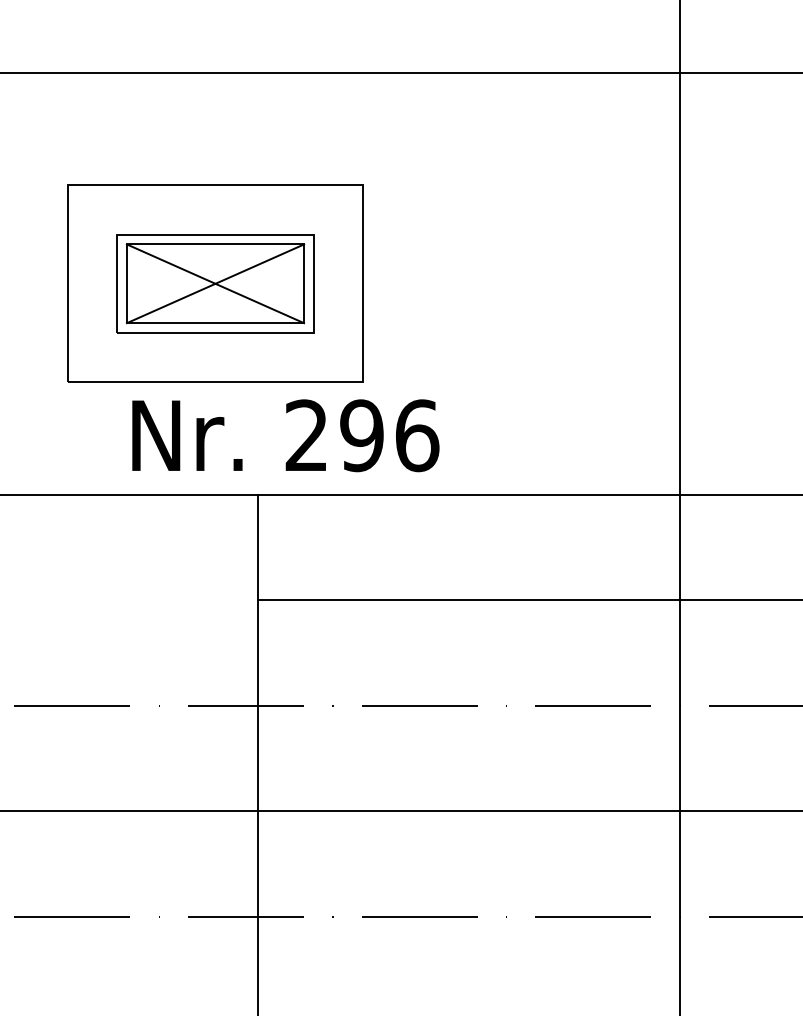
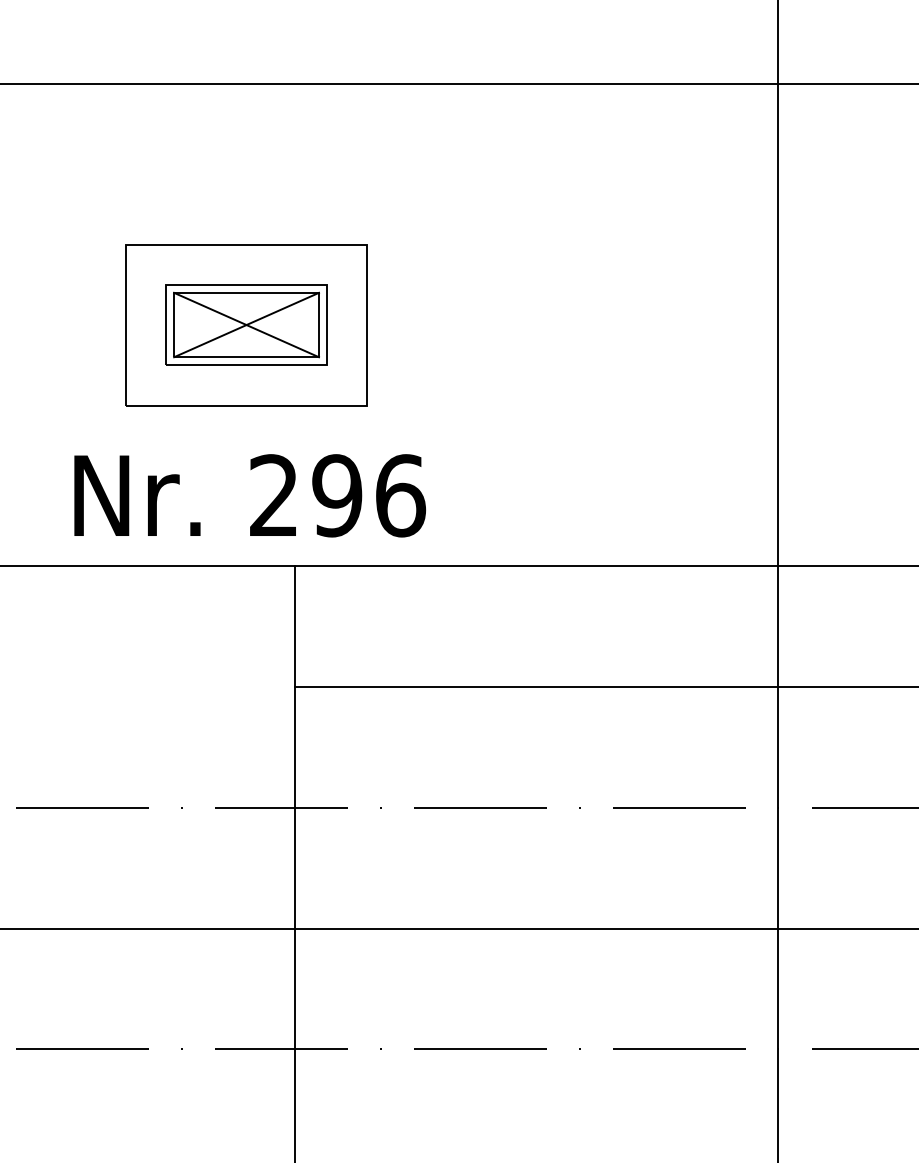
part: (215, 284) -> (246, 325), size x0.71
text: (285, 435) -> (249, 495), moved

